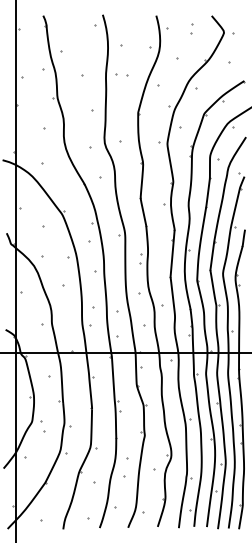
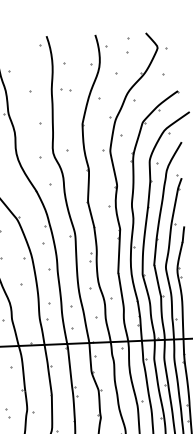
part: (191, 28) -> (127, 45), size x1.6

